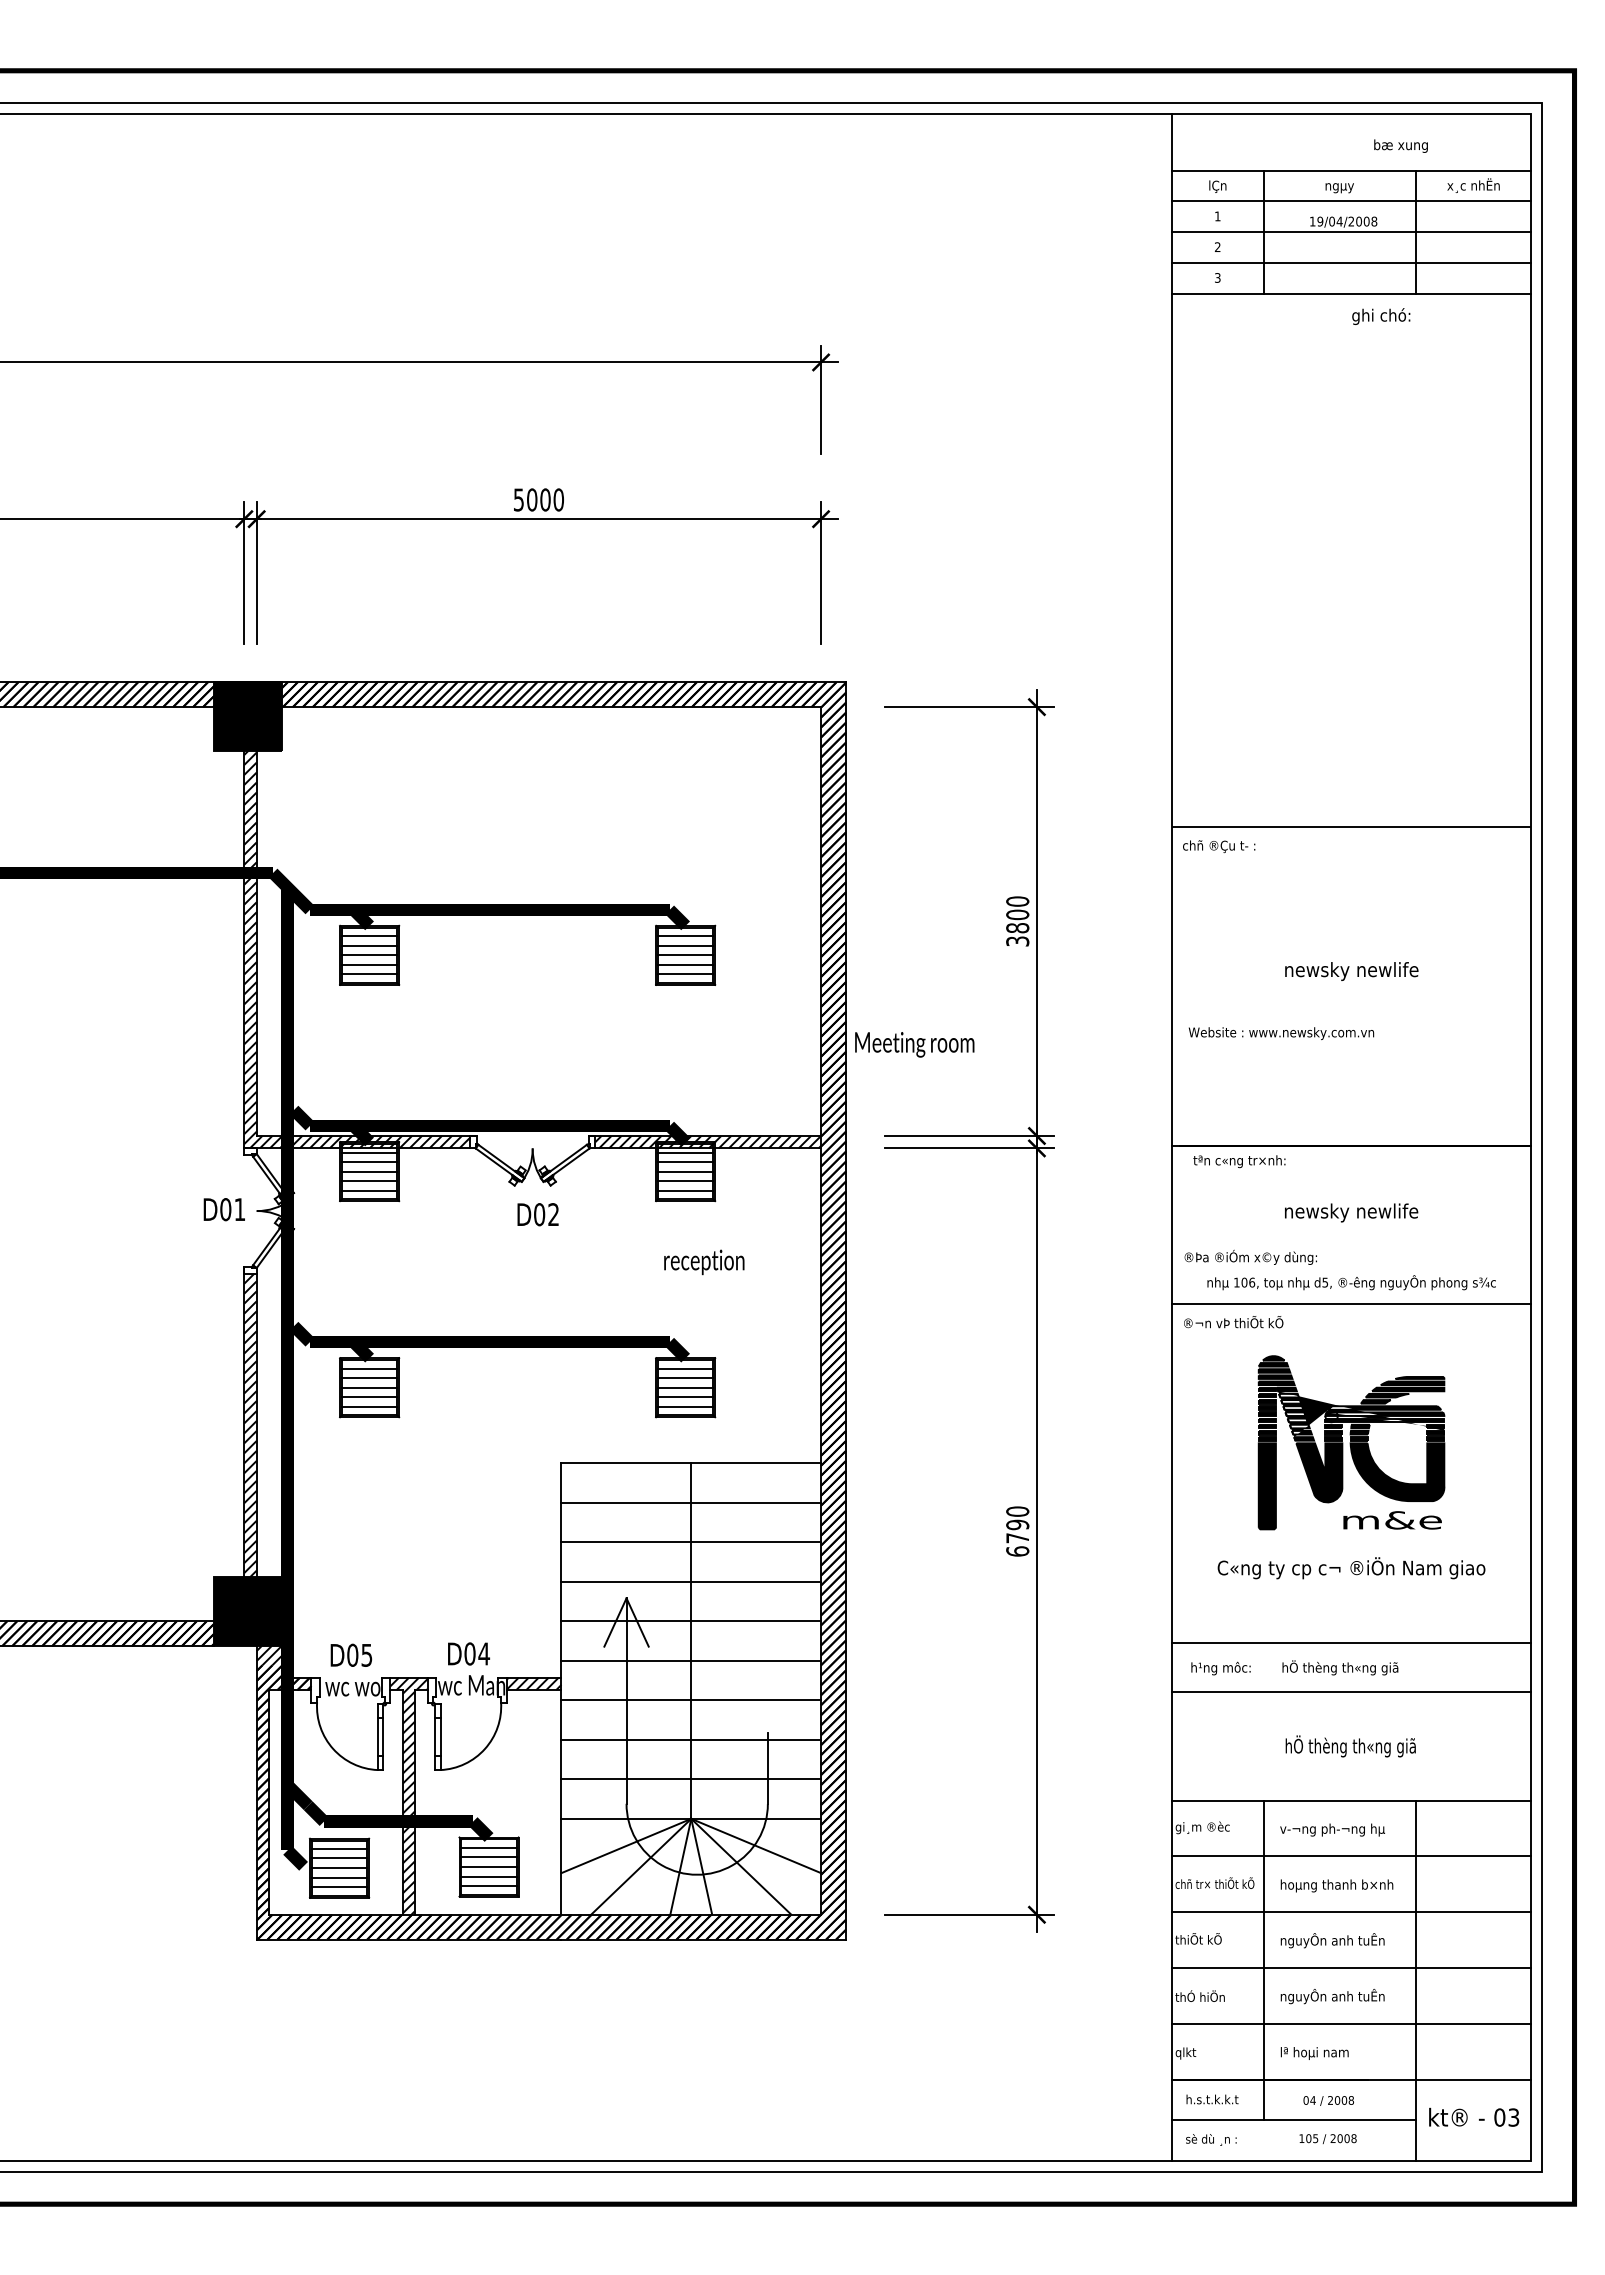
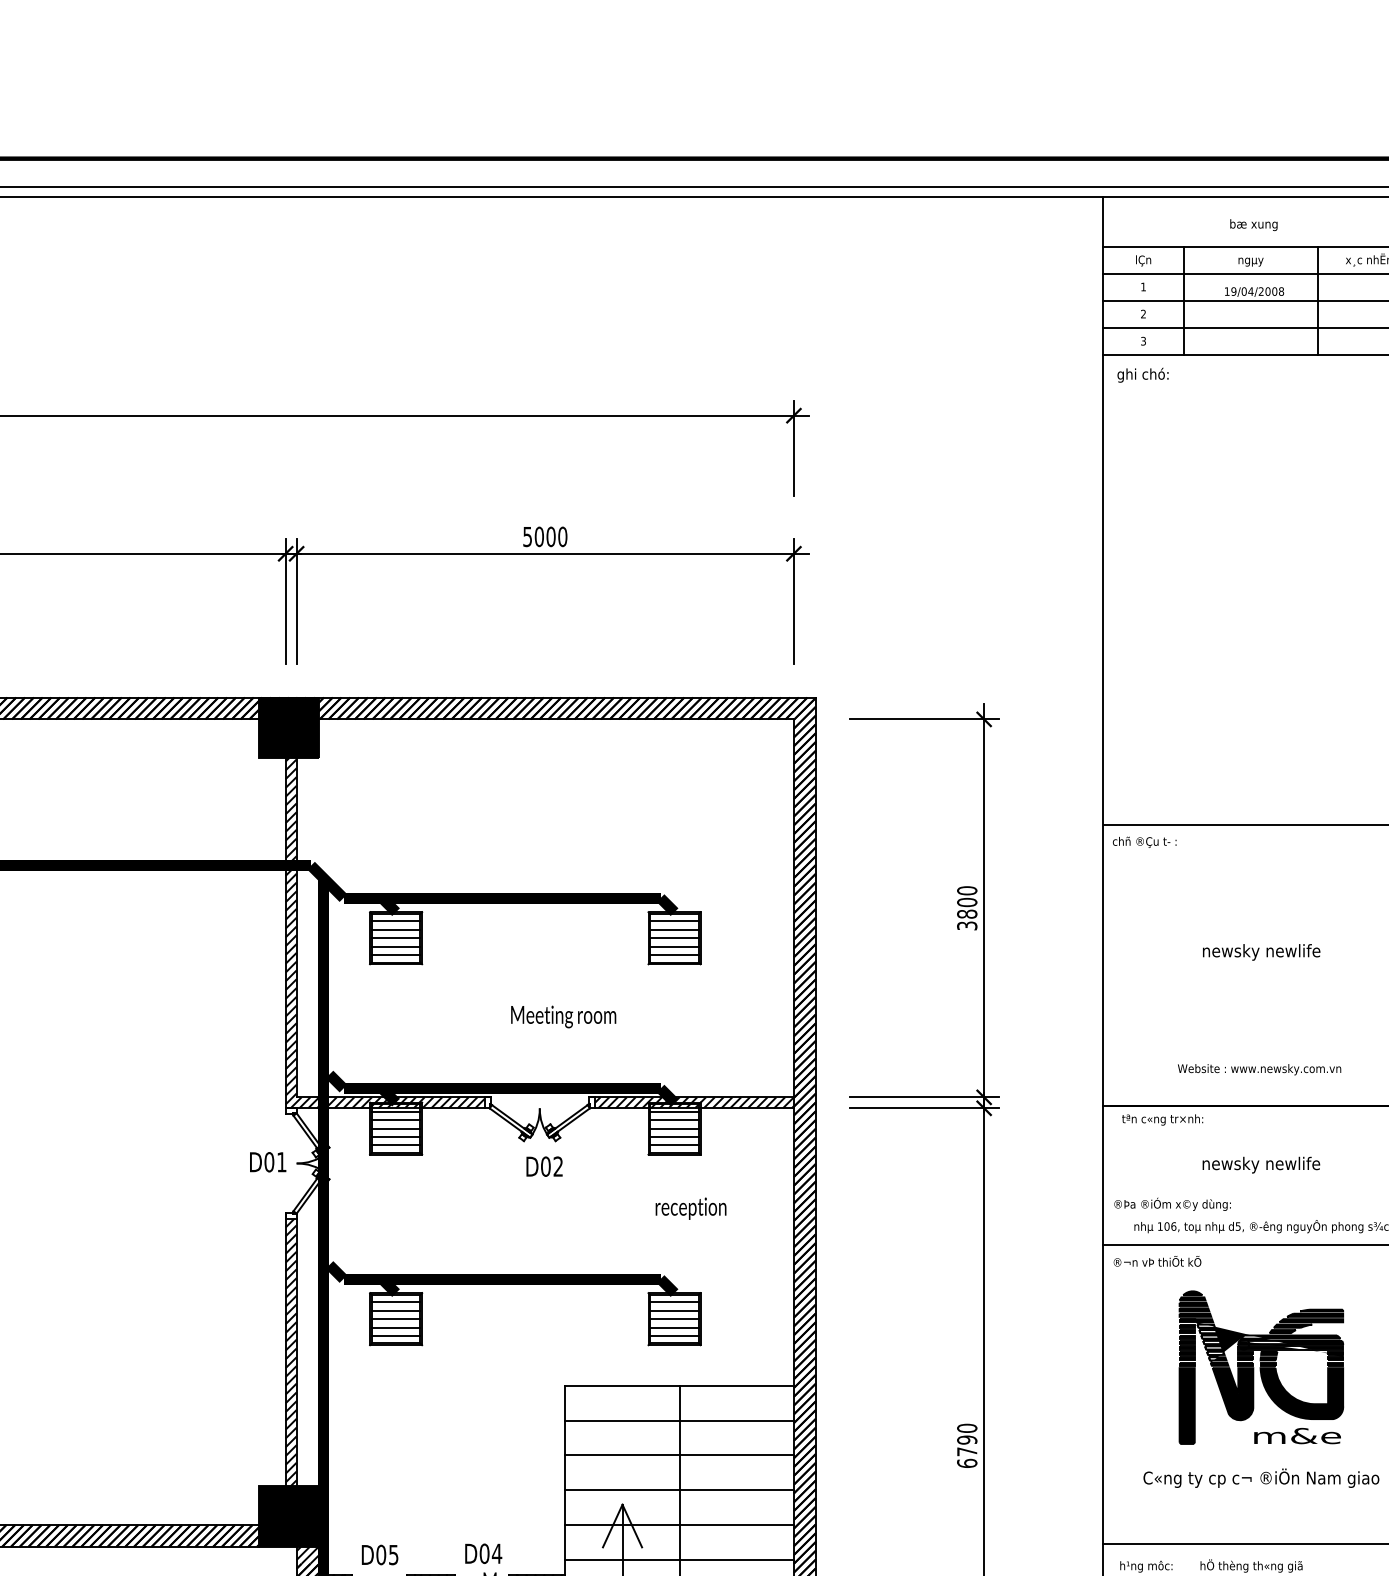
text: (1400, 145) -> (1253, 224), moved
text: (1381, 316) -> (1143, 375), moved
text: (1281, 1033) -> (1259, 1069), moved
text: (914, 1044) -> (563, 1016), moved

